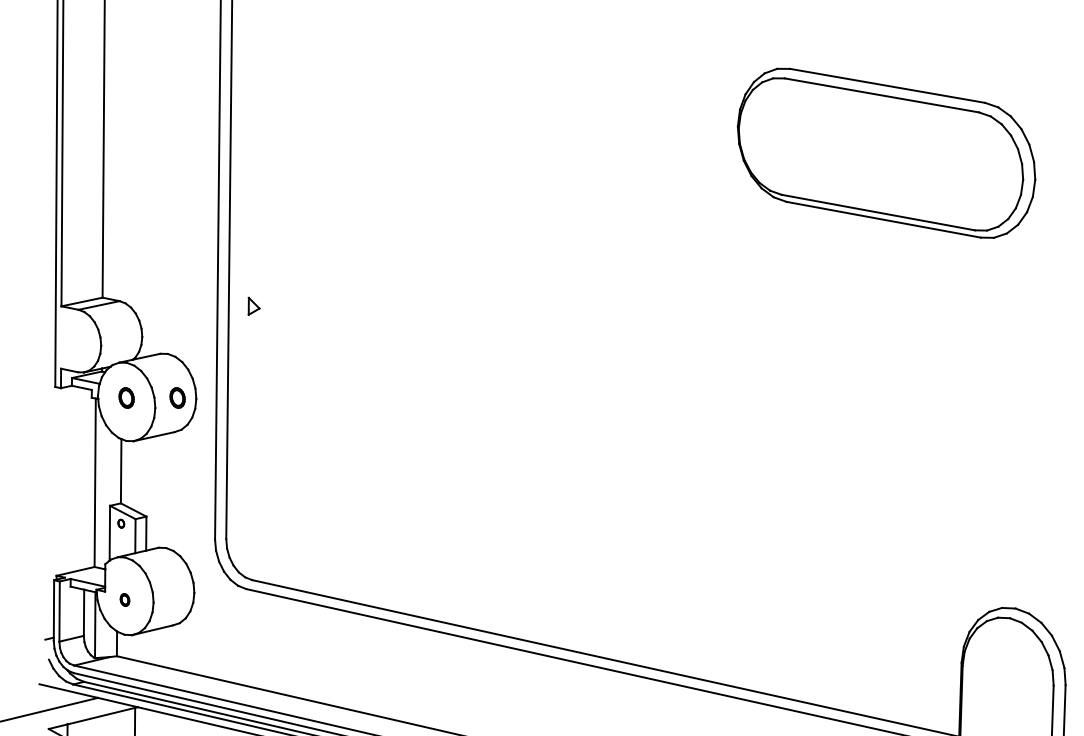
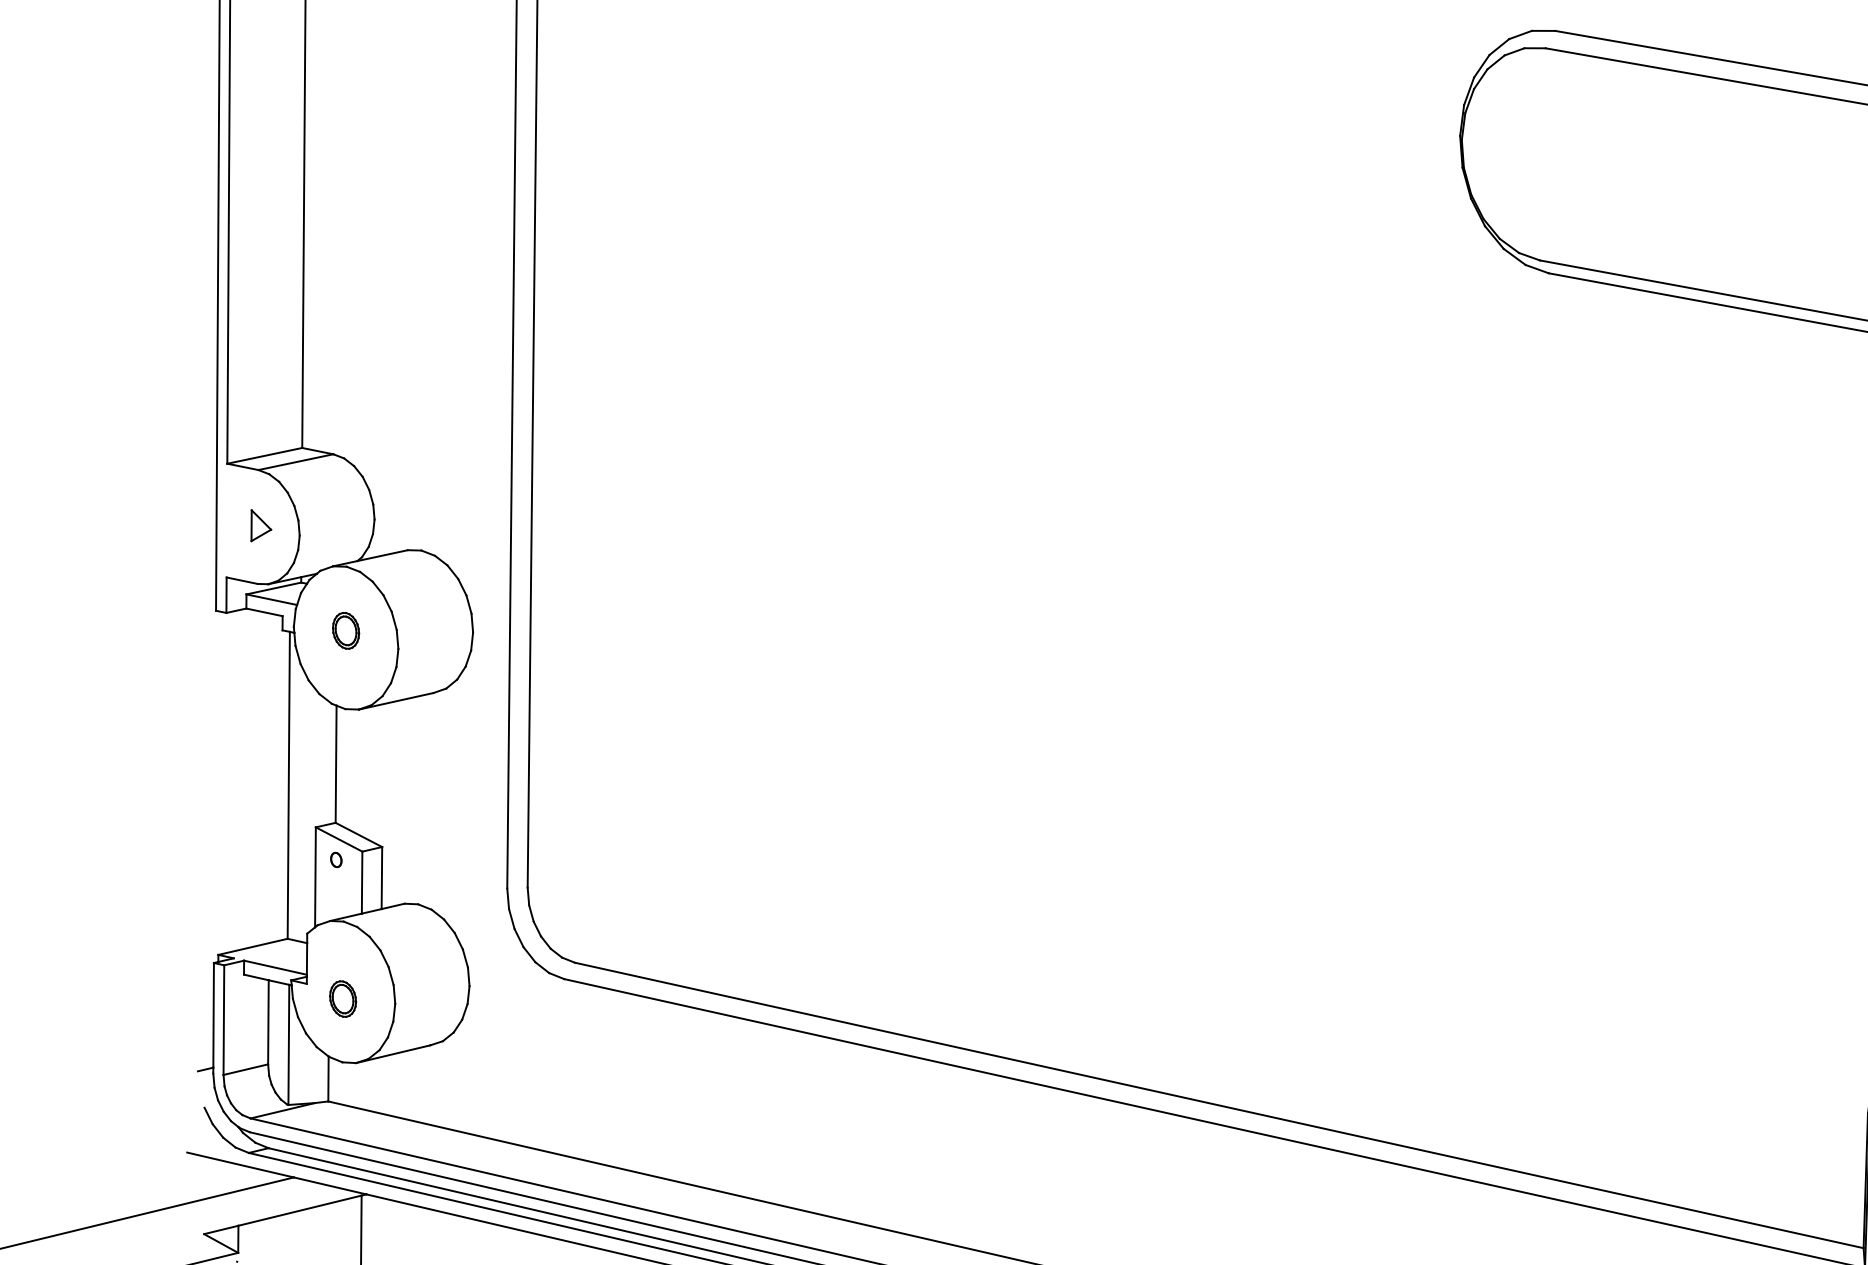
part: (253, 305) -> (260, 524), moved
part: (177, 397) -> (438, 629), removed
part: (124, 599) -> (342, 998), size x1.67

